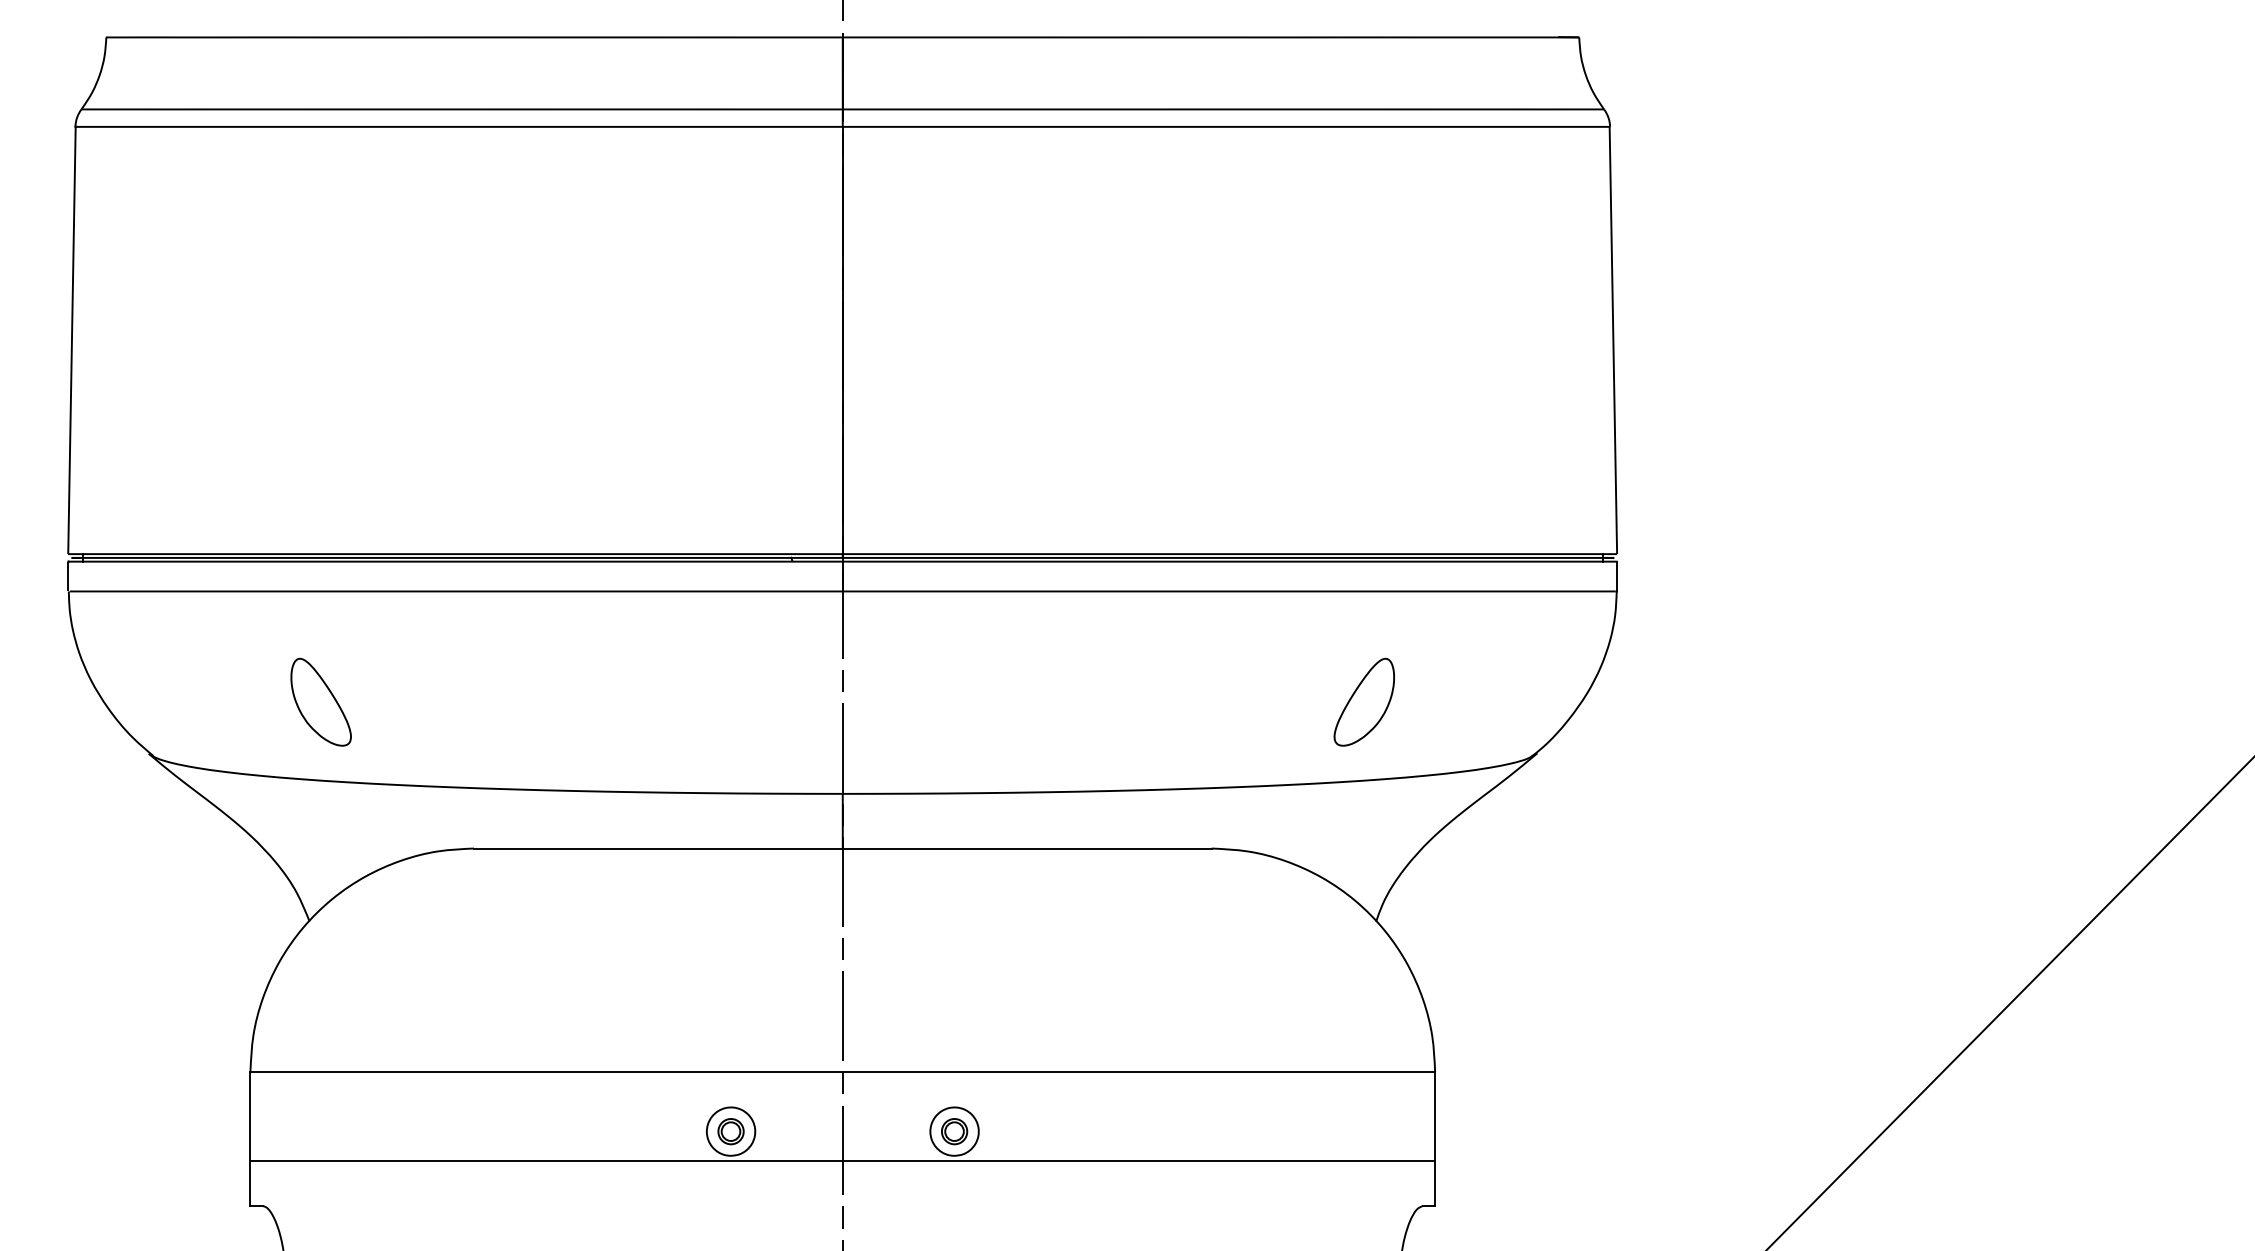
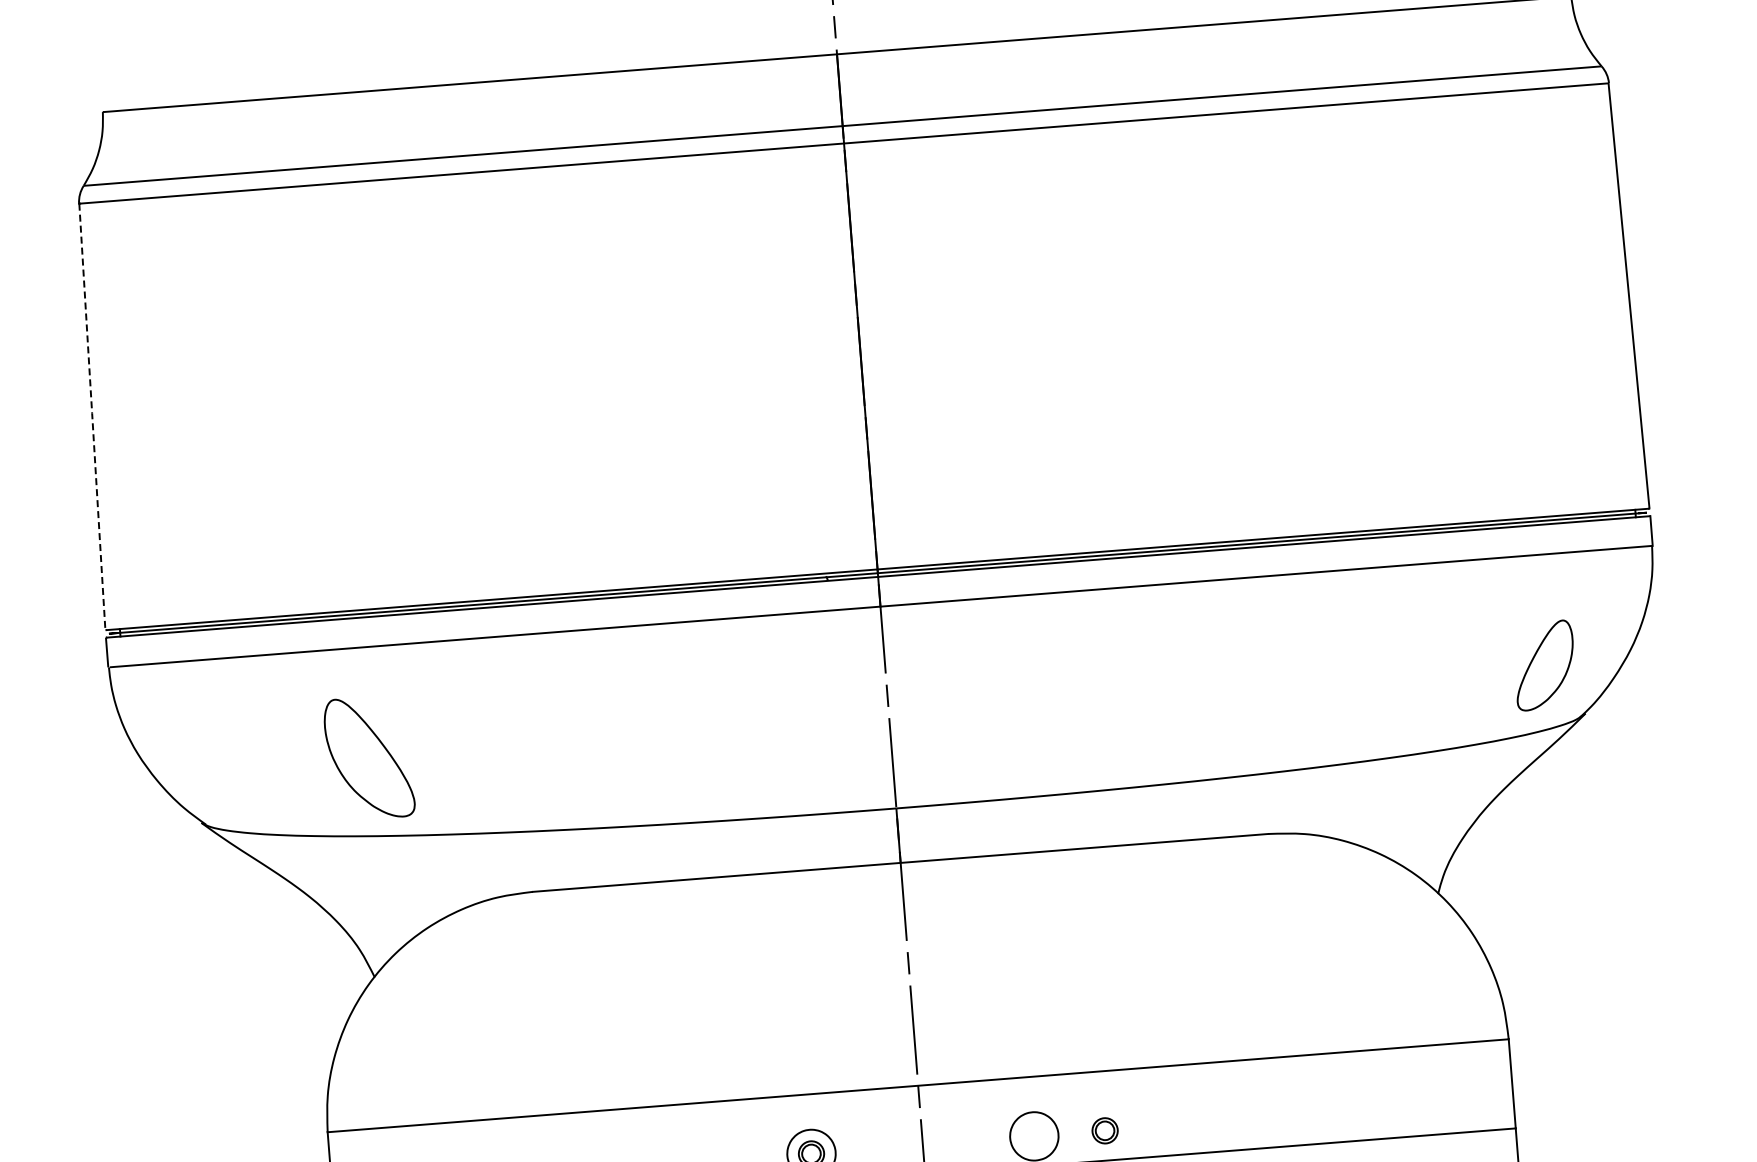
line: (71, 339) -> (91, 415), solid -> dashed
part: (320, 701) -> (368, 757), size x1.4
part: (1363, 701) -> (1543, 664), moved
part: (954, 1131) -> (1105, 1130), moved

